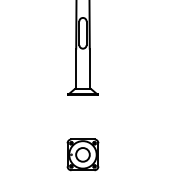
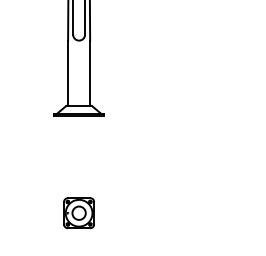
part: (82, 154) -> (78, 212), size x0.6

